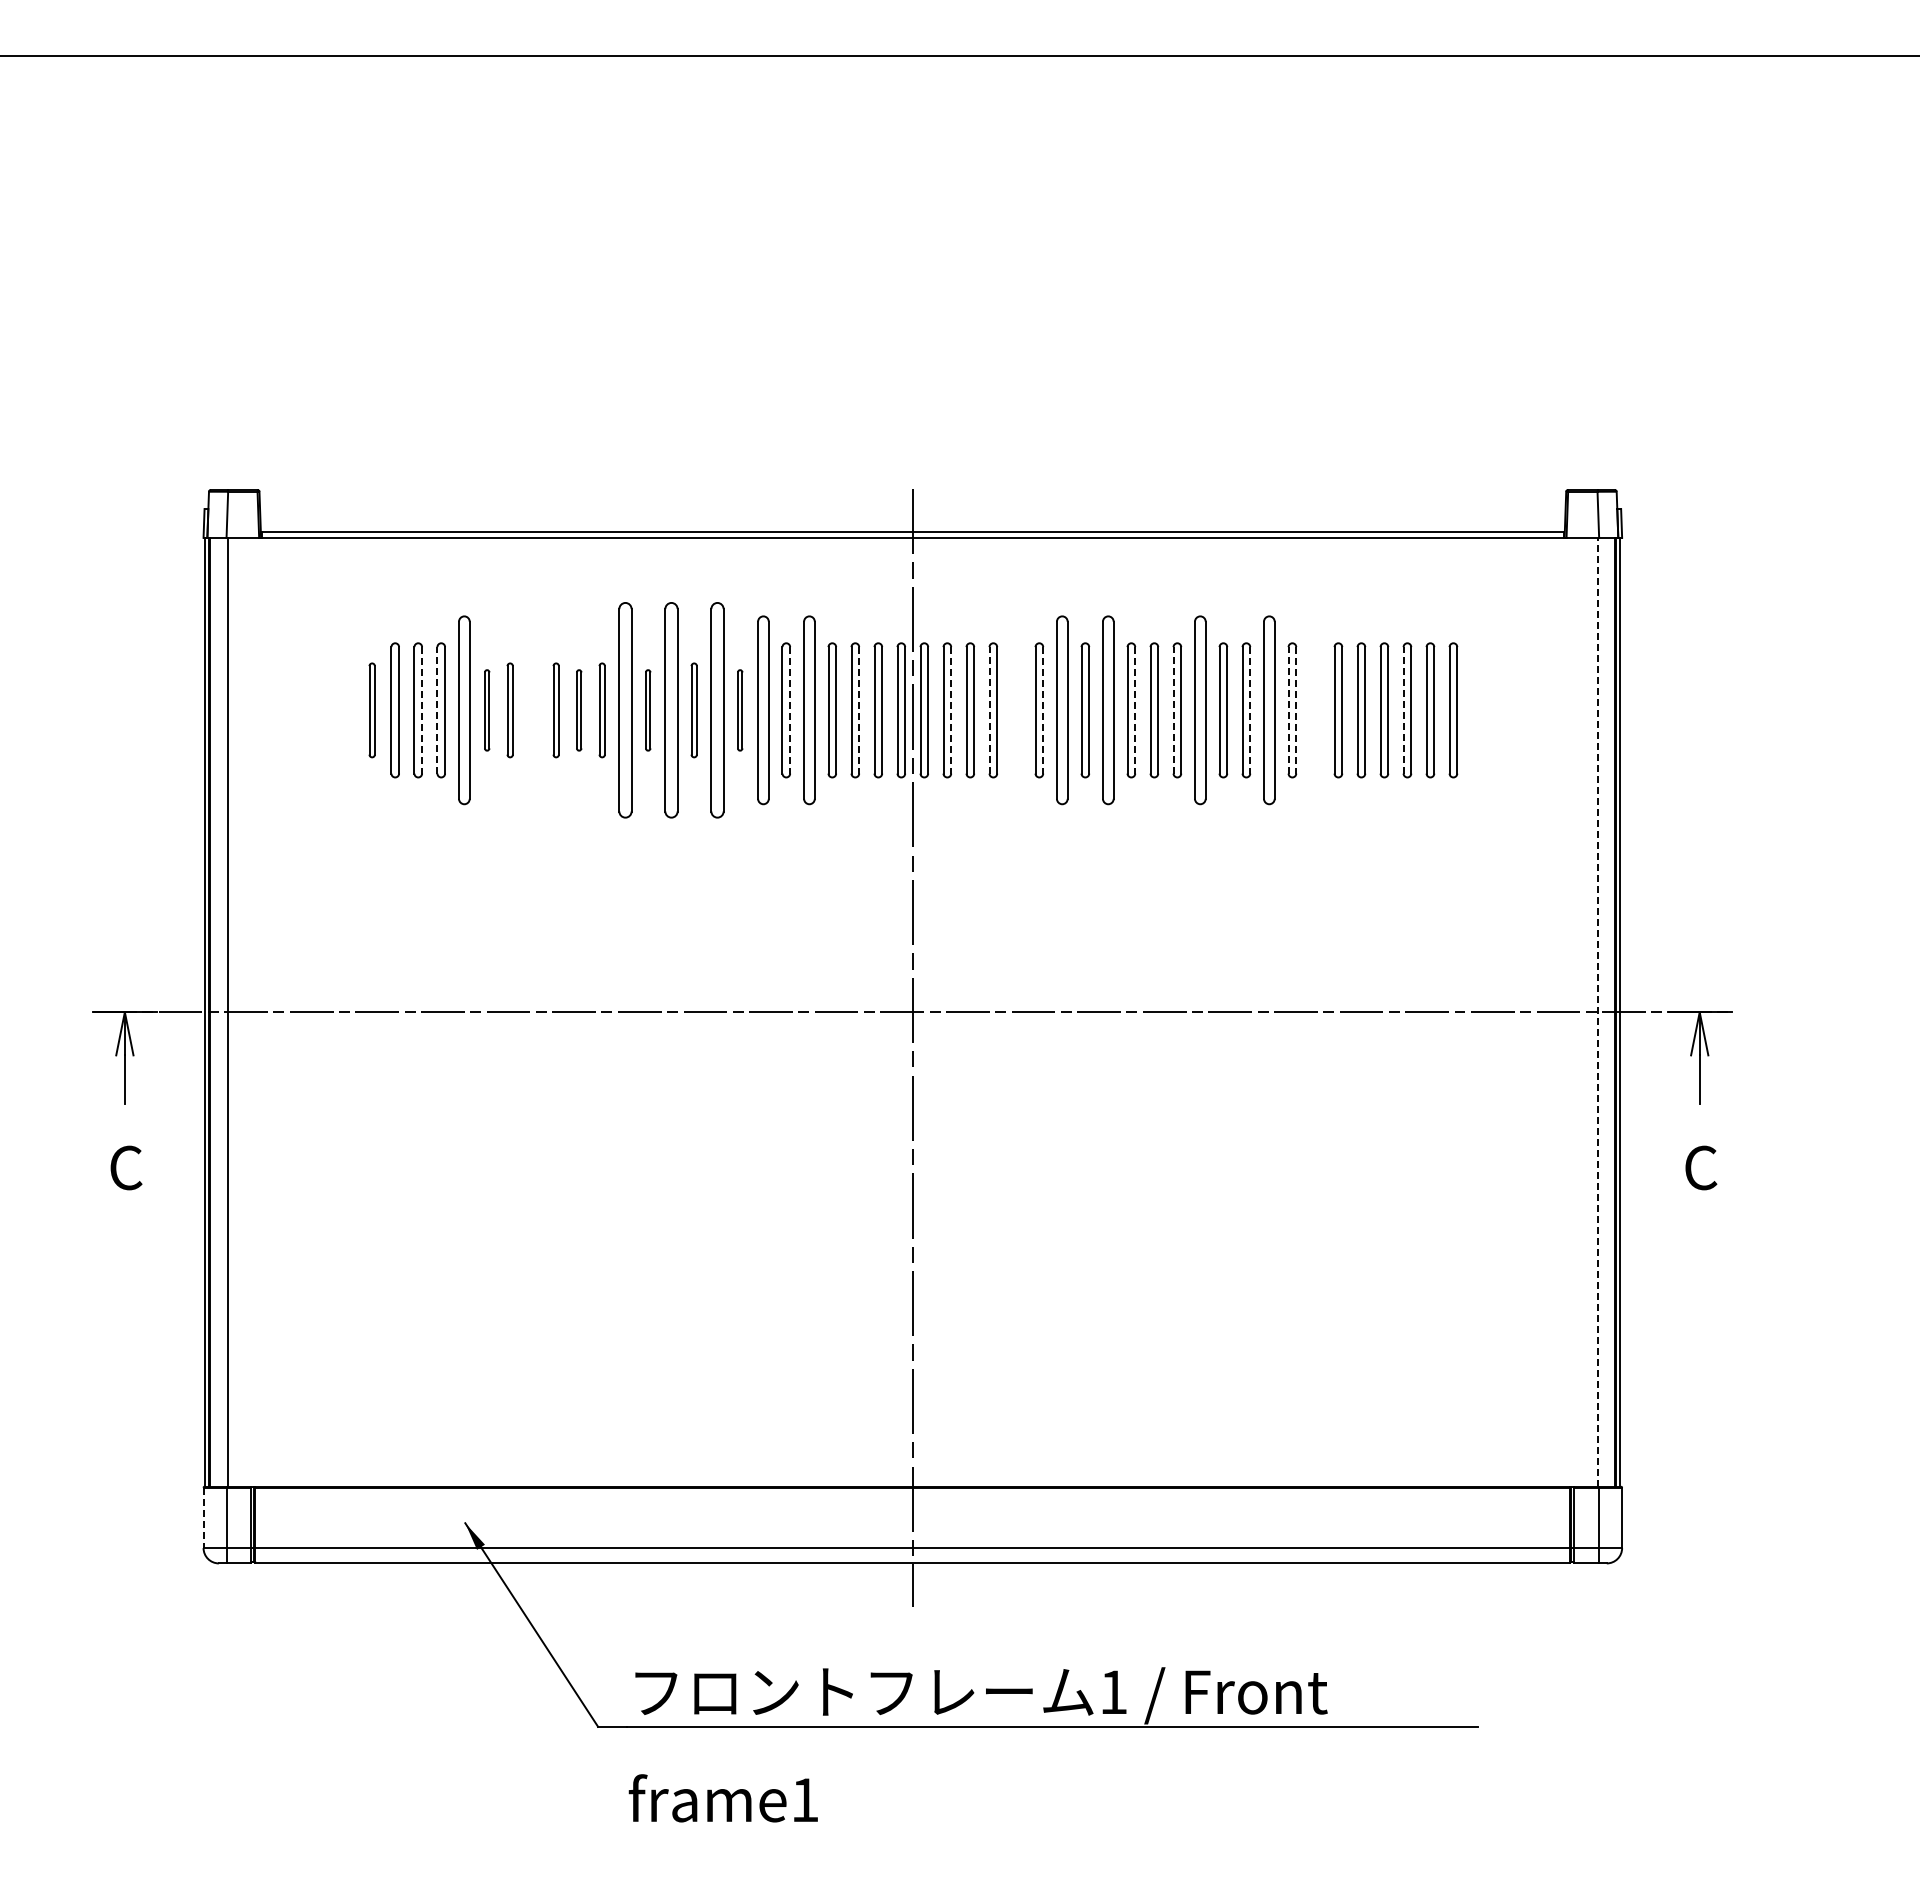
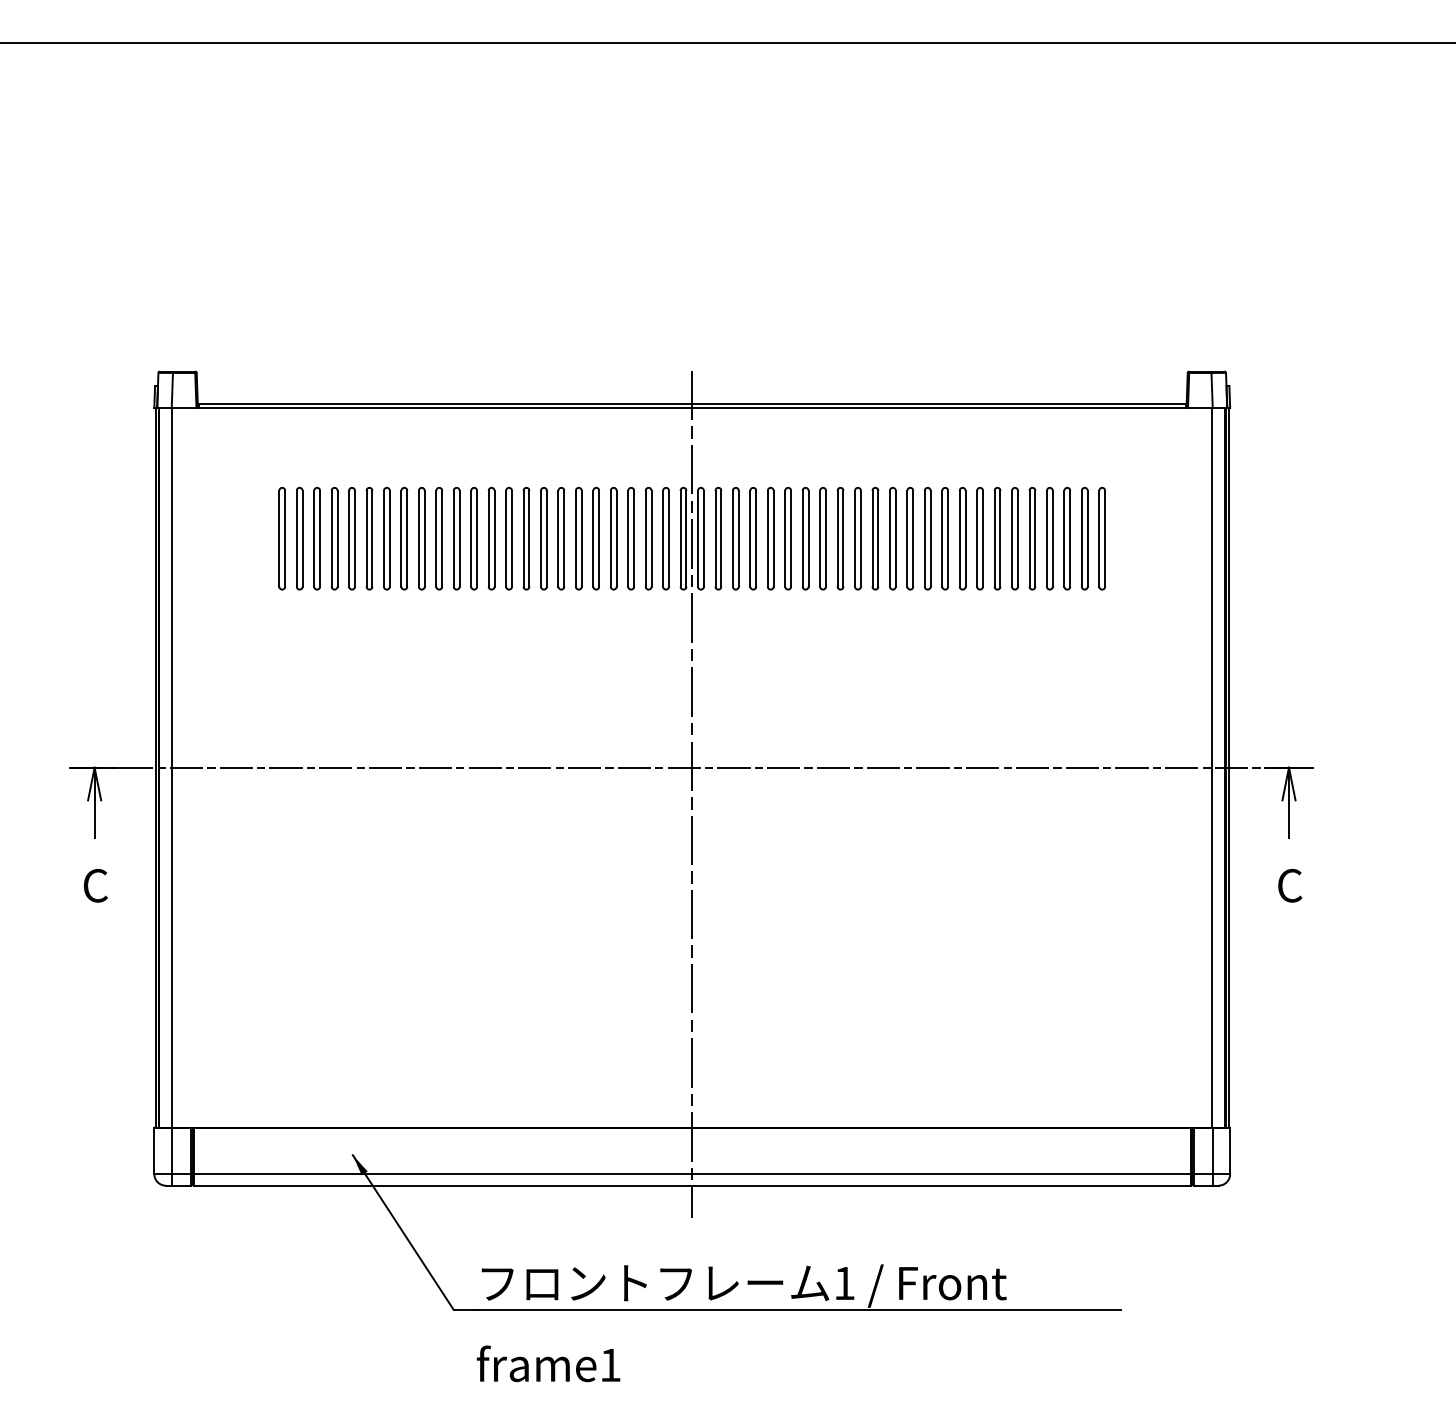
line: (437, 709) -> (331, 538), dashed -> solid
line: (989, 709) -> (750, 538), dashed -> solid
line: (1173, 709) -> (889, 538), dashed -> solid
line: (1288, 709) -> (977, 538), dashed -> solid
line: (1403, 709) -> (1064, 538), dashed -> solid
part: (371, 710) -> (281, 538), size x1.43
line: (422, 710) -> (320, 538), dashed -> solid
part: (463, 710) -> (351, 538), size x0.71
part: (486, 710) -> (368, 538), size x1.67
part: (509, 710) -> (386, 538), size x1.43
part: (532, 710) -> (403, 538), added
part: (555, 710) -> (421, 538), size x1.43
part: (578, 710) -> (438, 538), size x1.67
part: (601, 710) -> (456, 538), size x1.43
part: (624, 710) -> (473, 538), size x0.62
part: (647, 710) -> (491, 538), size x1.67
part: (670, 710) -> (508, 538), size x0.62
part: (693, 710) -> (525, 538), size x1.43
part: (716, 710) -> (543, 538), size x0.62
part: (739, 710) -> (560, 538), size x1.67
part: (762, 710) -> (578, 538), size x0.71
line: (790, 710) -> (599, 538), dashed -> solid
part: (808, 710) -> (613, 538), size x0.71
line: (859, 710) -> (651, 538), dashed -> solid
line: (951, 710) -> (721, 538), dashed -> solid
part: (1016, 710) -> (770, 538), added
line: (1043, 710) -> (791, 538), dashed -> solid
part: (1062, 710) -> (805, 538), size x0.71
part: (1108, 710) -> (840, 538), size x0.71
line: (1135, 710) -> (861, 538), dashed -> solid
part: (1200, 710) -> (910, 538), size x0.71
line: (1250, 710) -> (948, 538), dashed -> solid
part: (1269, 710) -> (962, 538), size x0.71
line: (1296, 710) -> (983, 538), dashed -> solid
part: (1315, 710) -> (997, 538), added
line: (1598, 1011) -> (1212, 767), dashed -> solid
line: (203, 1518) -> (154, 1151), dashed -> solid

